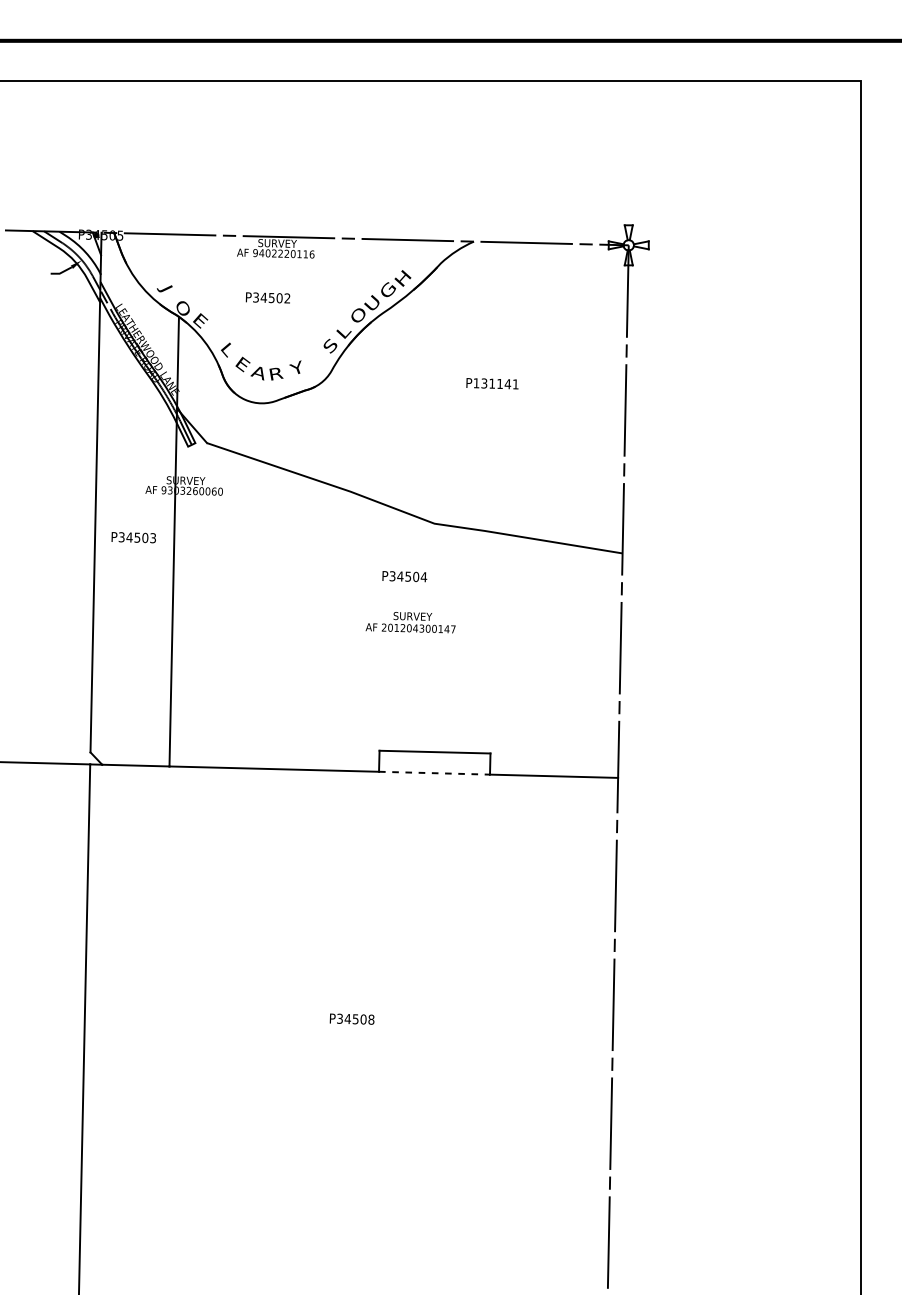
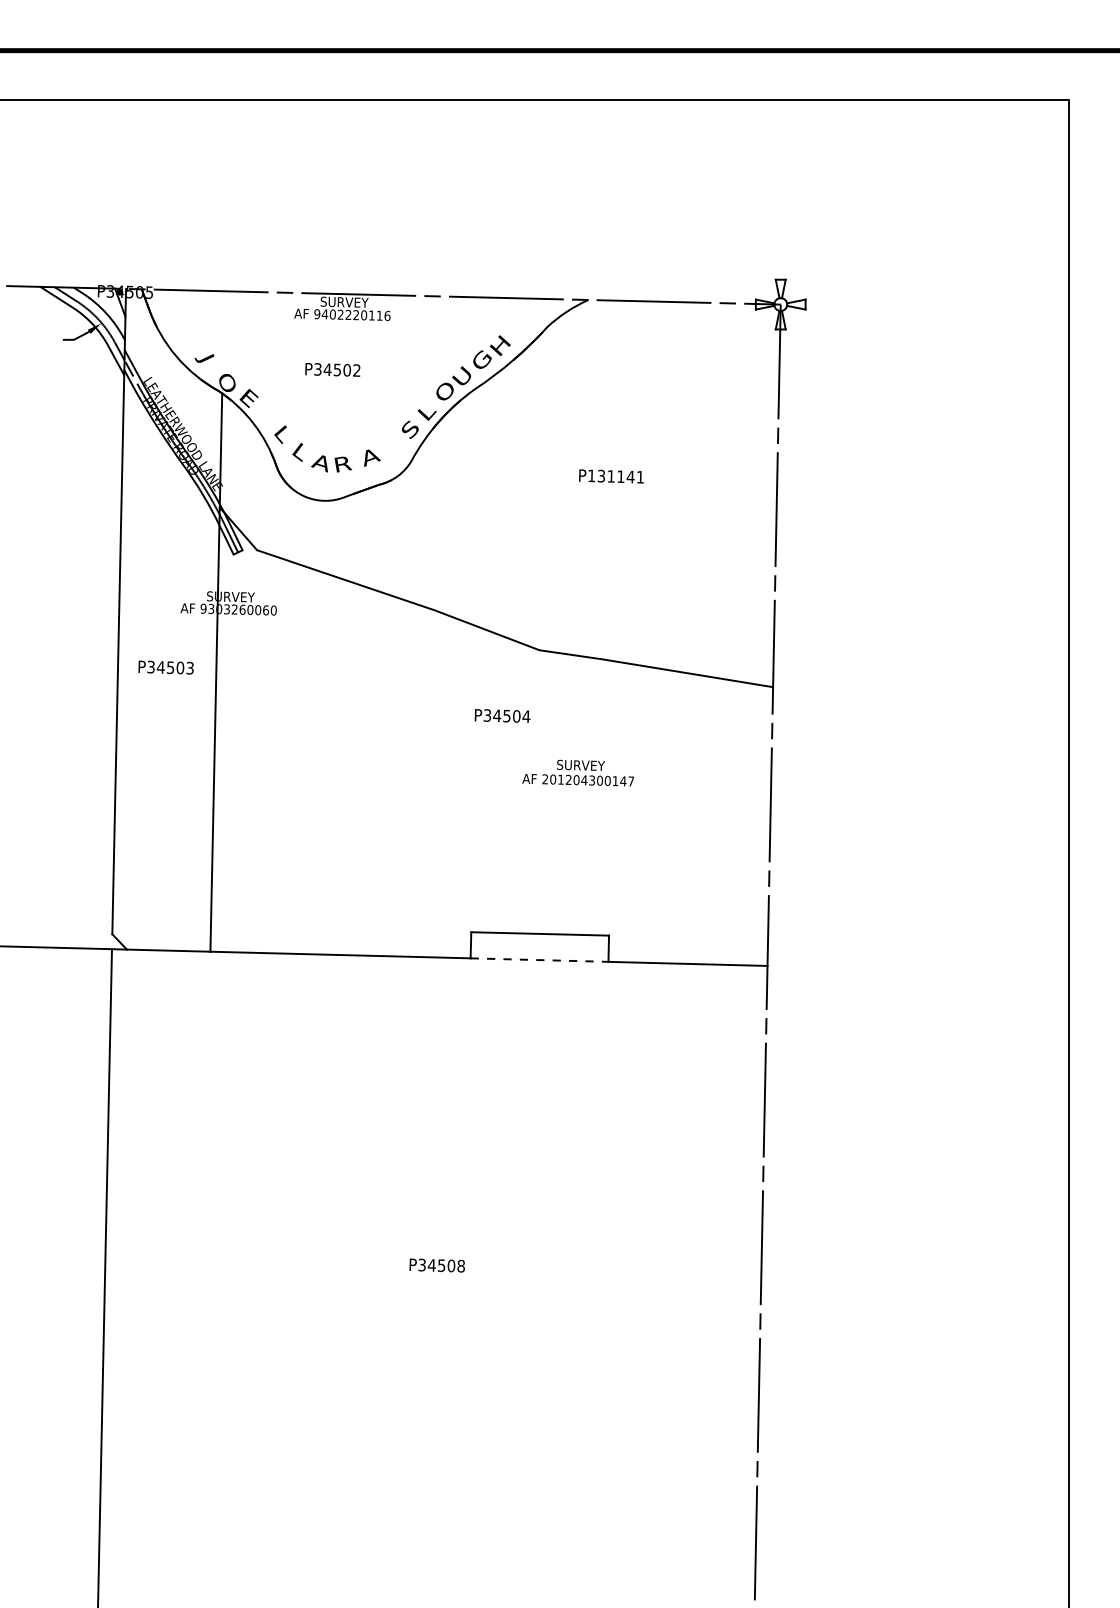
text: (245, 365) -> (304, 453), E -> L
text: (297, 367) -> (369, 456), Y -> A
text: (410, 622) -> (578, 772), moved

